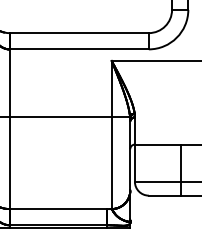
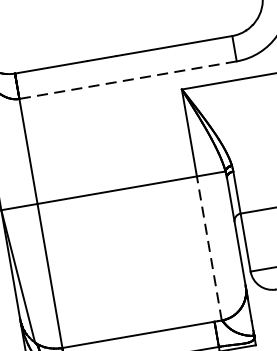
line: (79, 49) -> (128, 80), solid -> dashed
line: (111, 162) -> (208, 247), solid -> dashed

